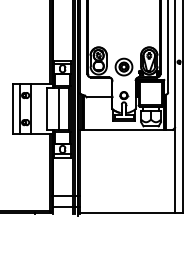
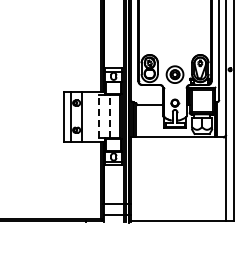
line: (47, 108) -> (98, 116), solid -> dashed
line: (58, 108) -> (109, 116), solid -> dashed

